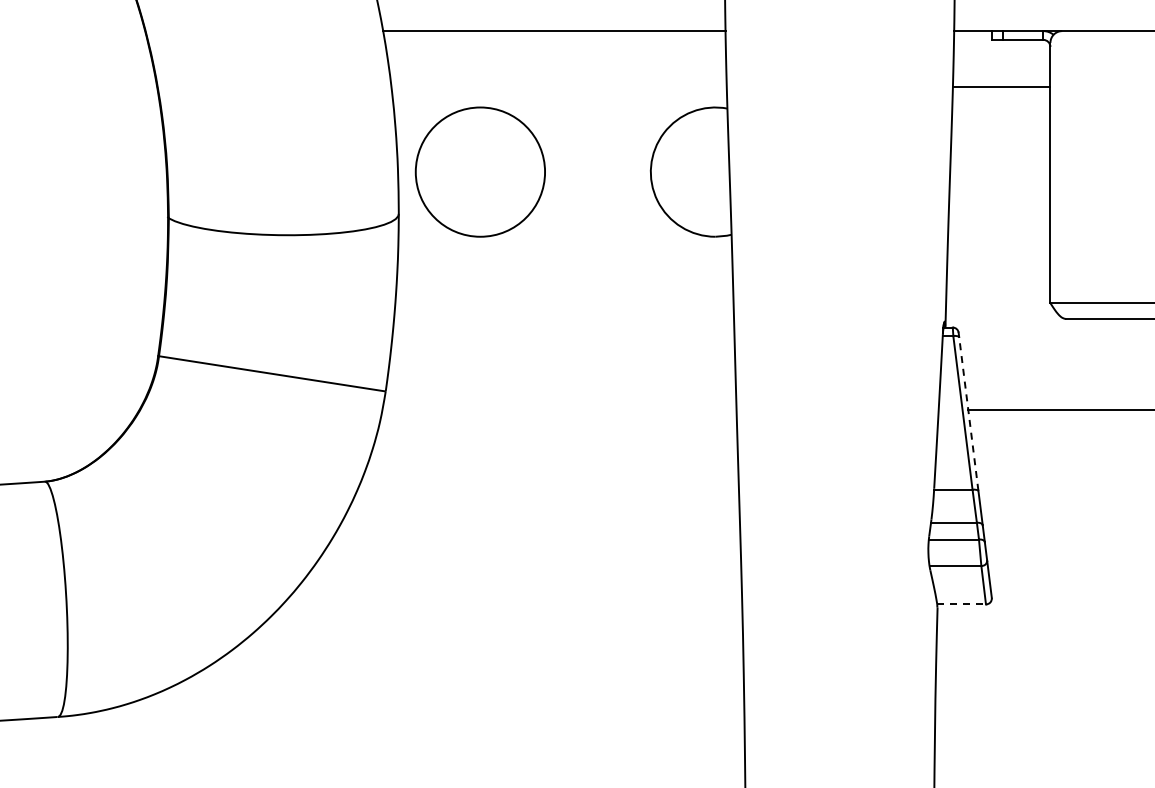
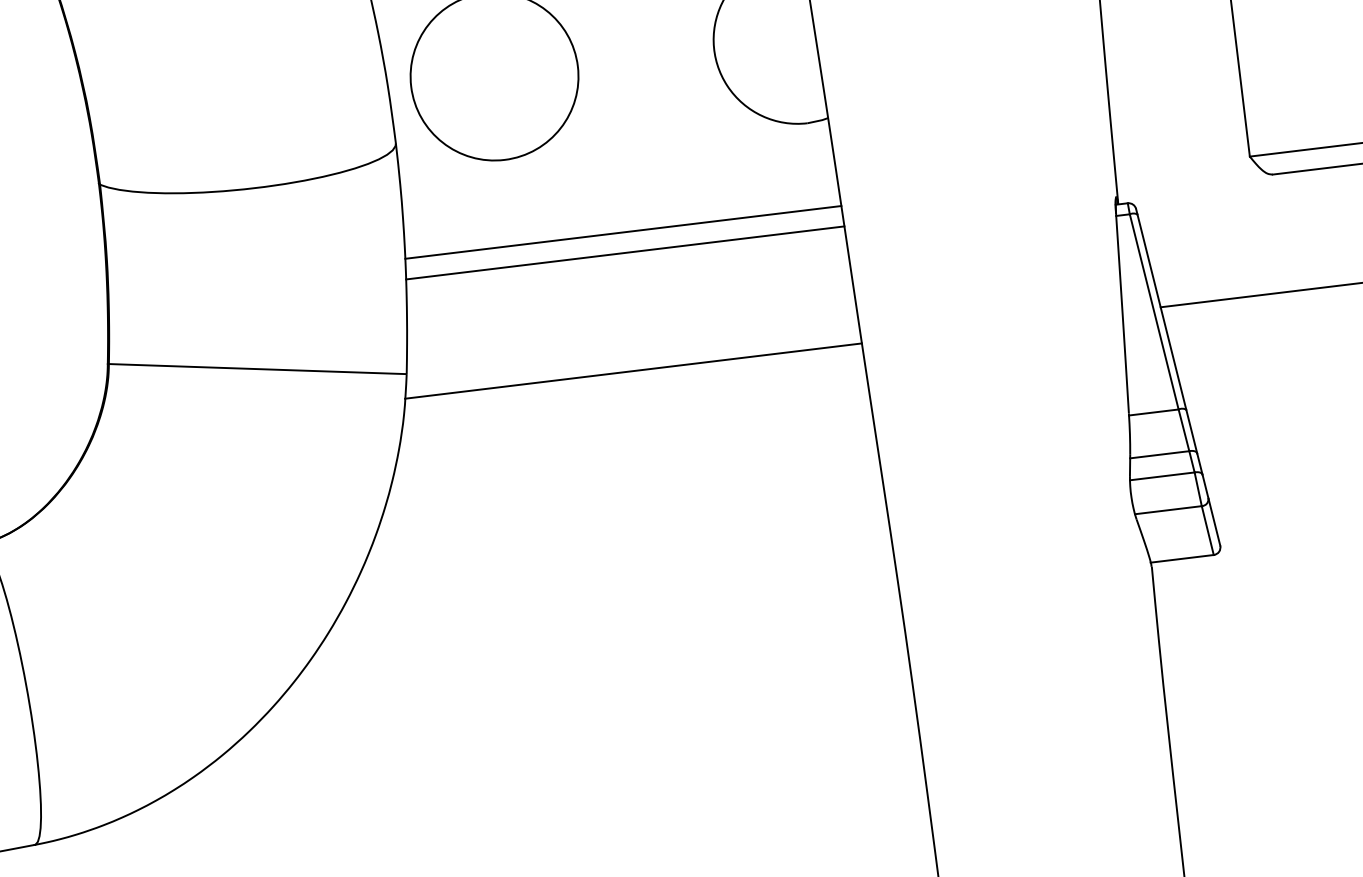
line: (564, 303) -> (623, 232), added
line: (564, 319) -> (625, 253), added
line: (559, 410) -> (633, 371), added
line: (968, 413) -> (1161, 311), dashed -> solid
line: (962, 604) -> (1183, 558), dashed -> solid

